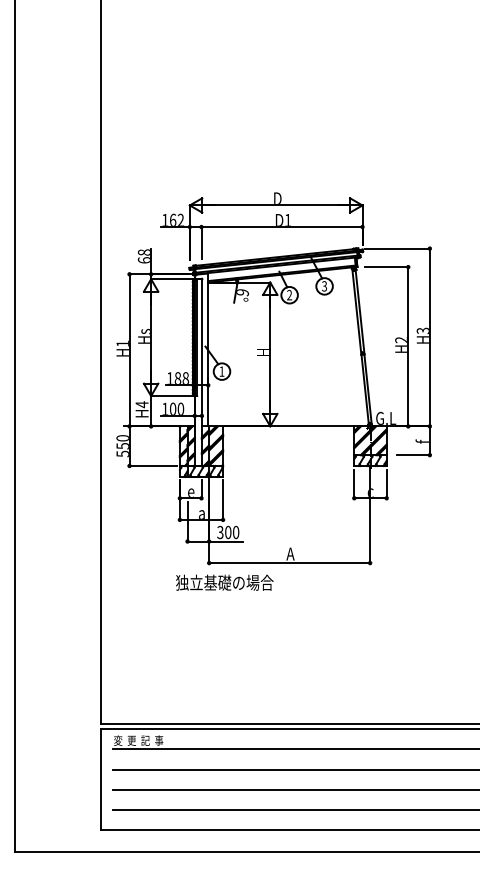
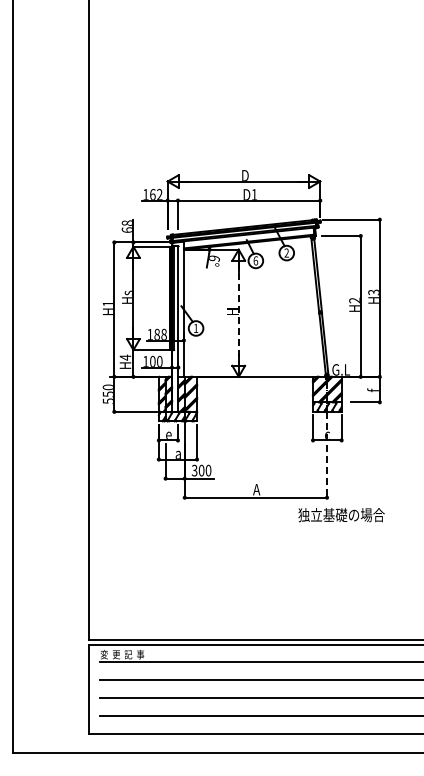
text: (324, 286) -> (286, 253), 3 -> 2
text: (289, 294) -> (255, 260), 2 -> 6
line: (269, 354) -> (238, 313), solid -> dashed
line: (370, 515) -> (327, 455), solid -> dashed
text: (224, 583) -> (341, 515), moved

